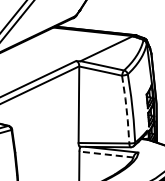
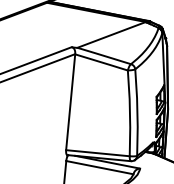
line: (126, 110) -> (129, 114), dashed -> solid
line: (106, 154) -> (99, 167), dashed -> solid

